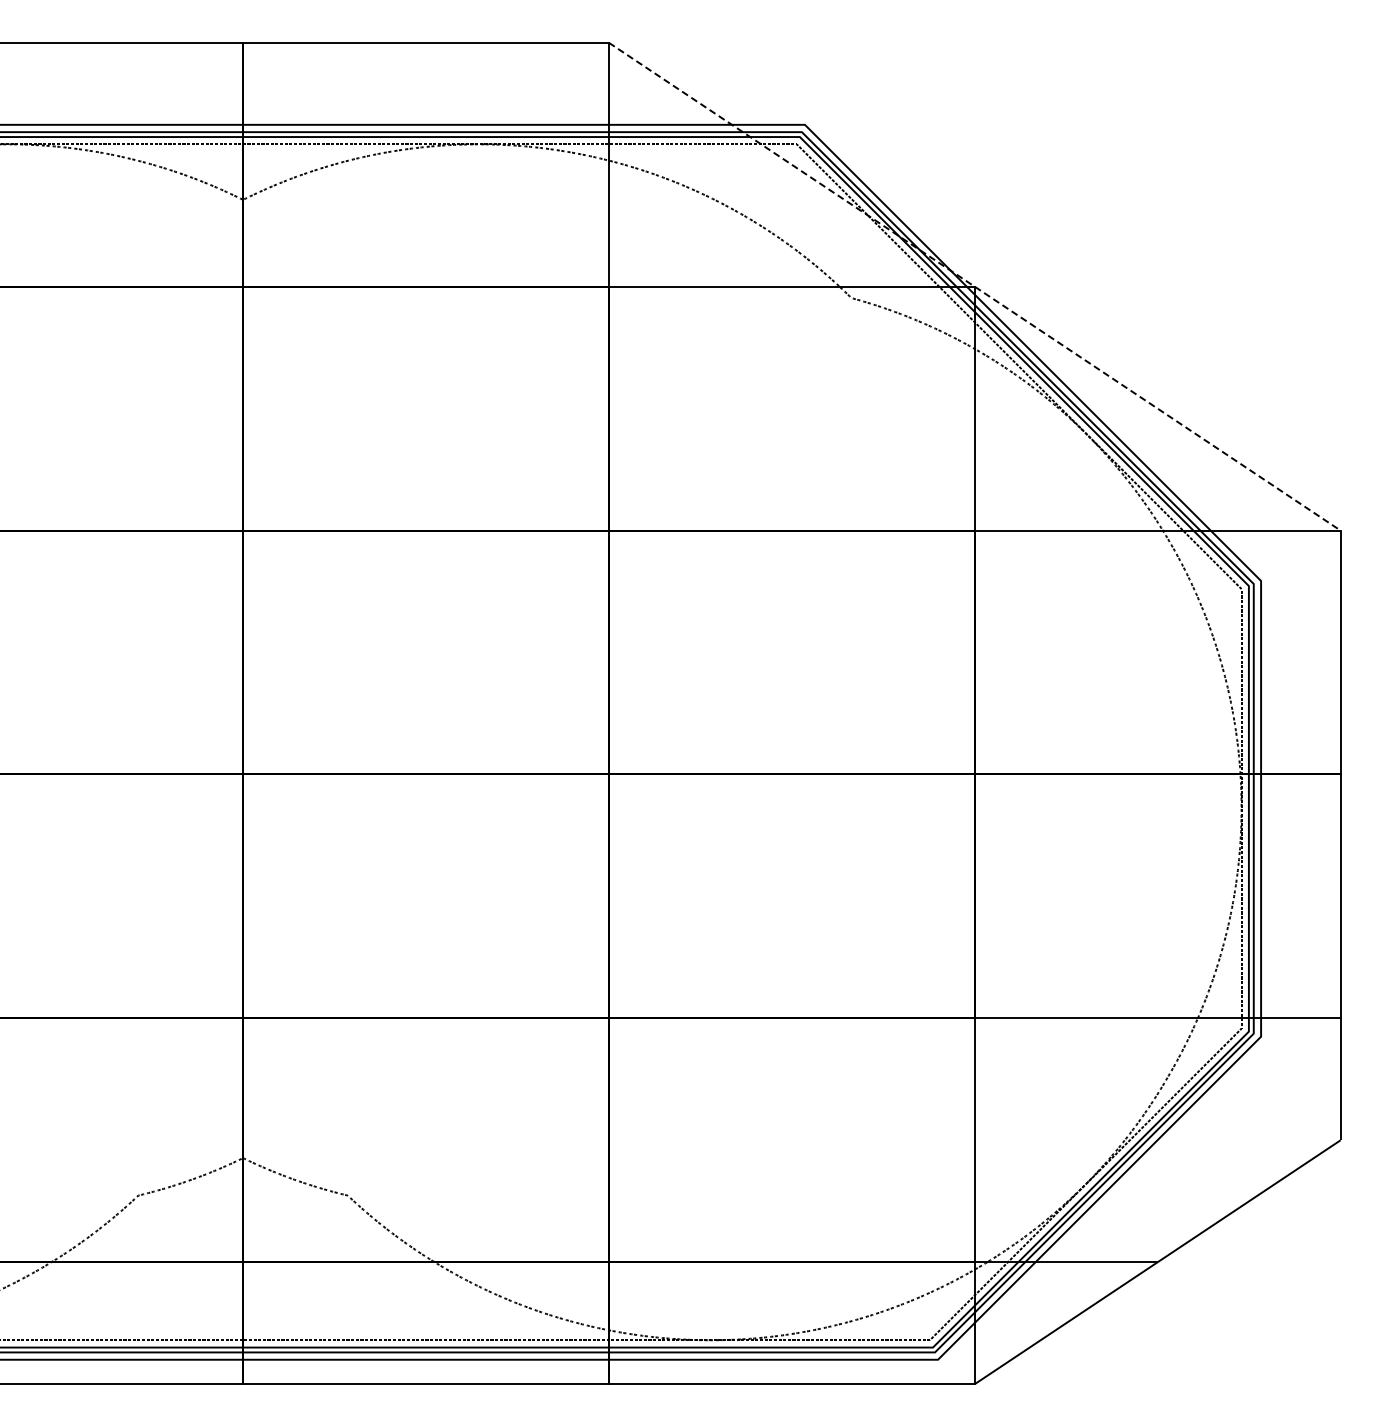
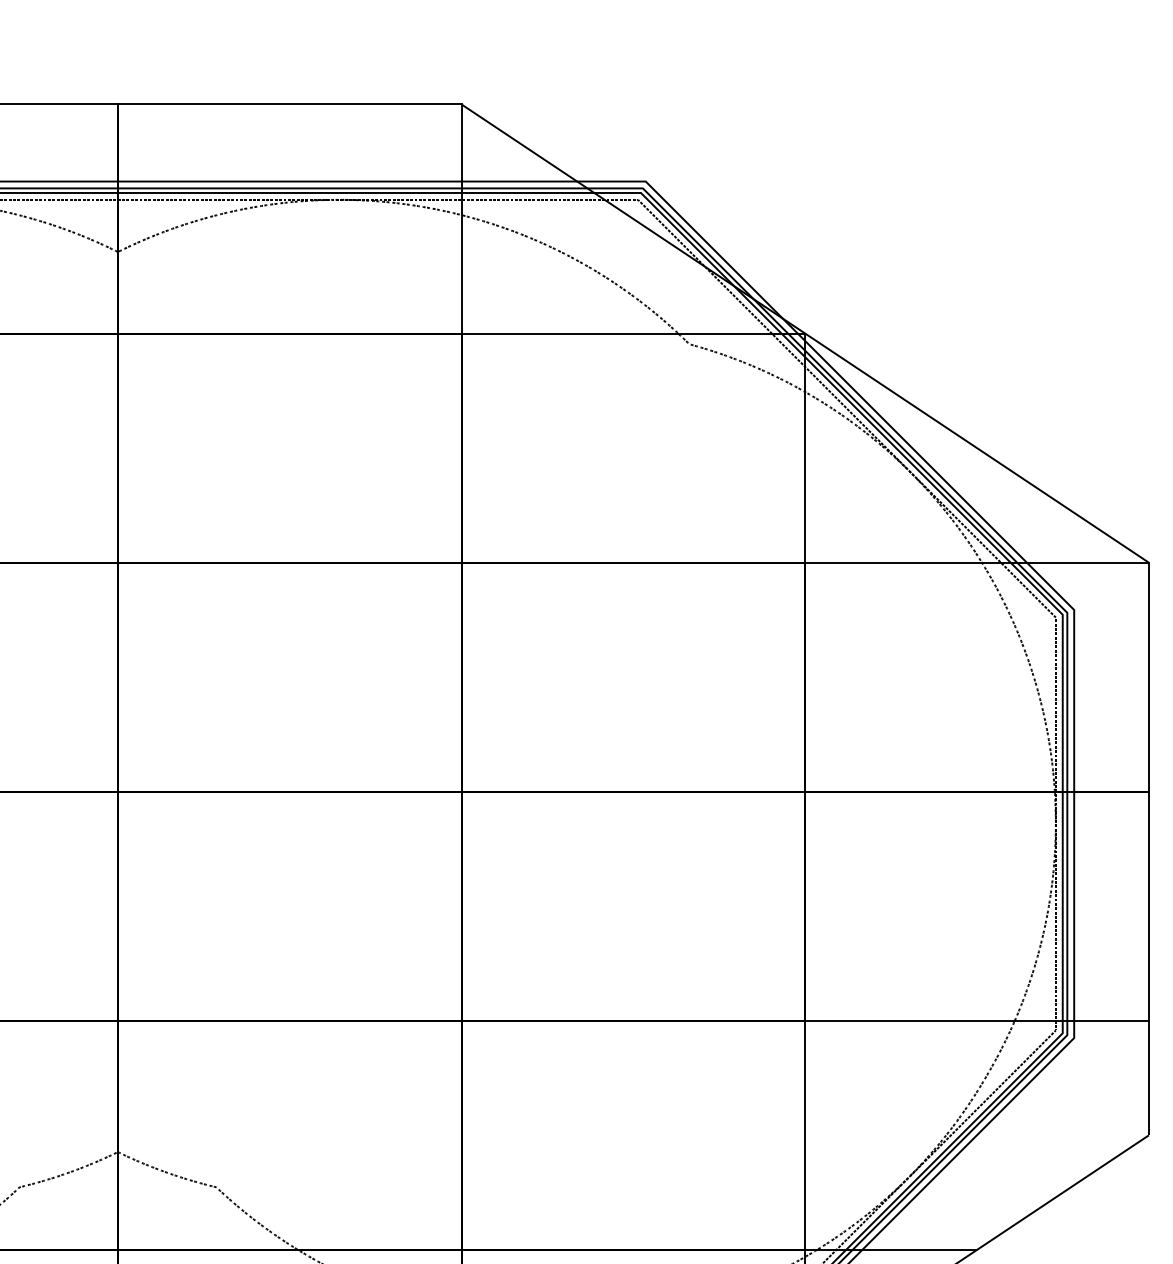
line: (974, 286) -> (804, 333), dashed -> solid

